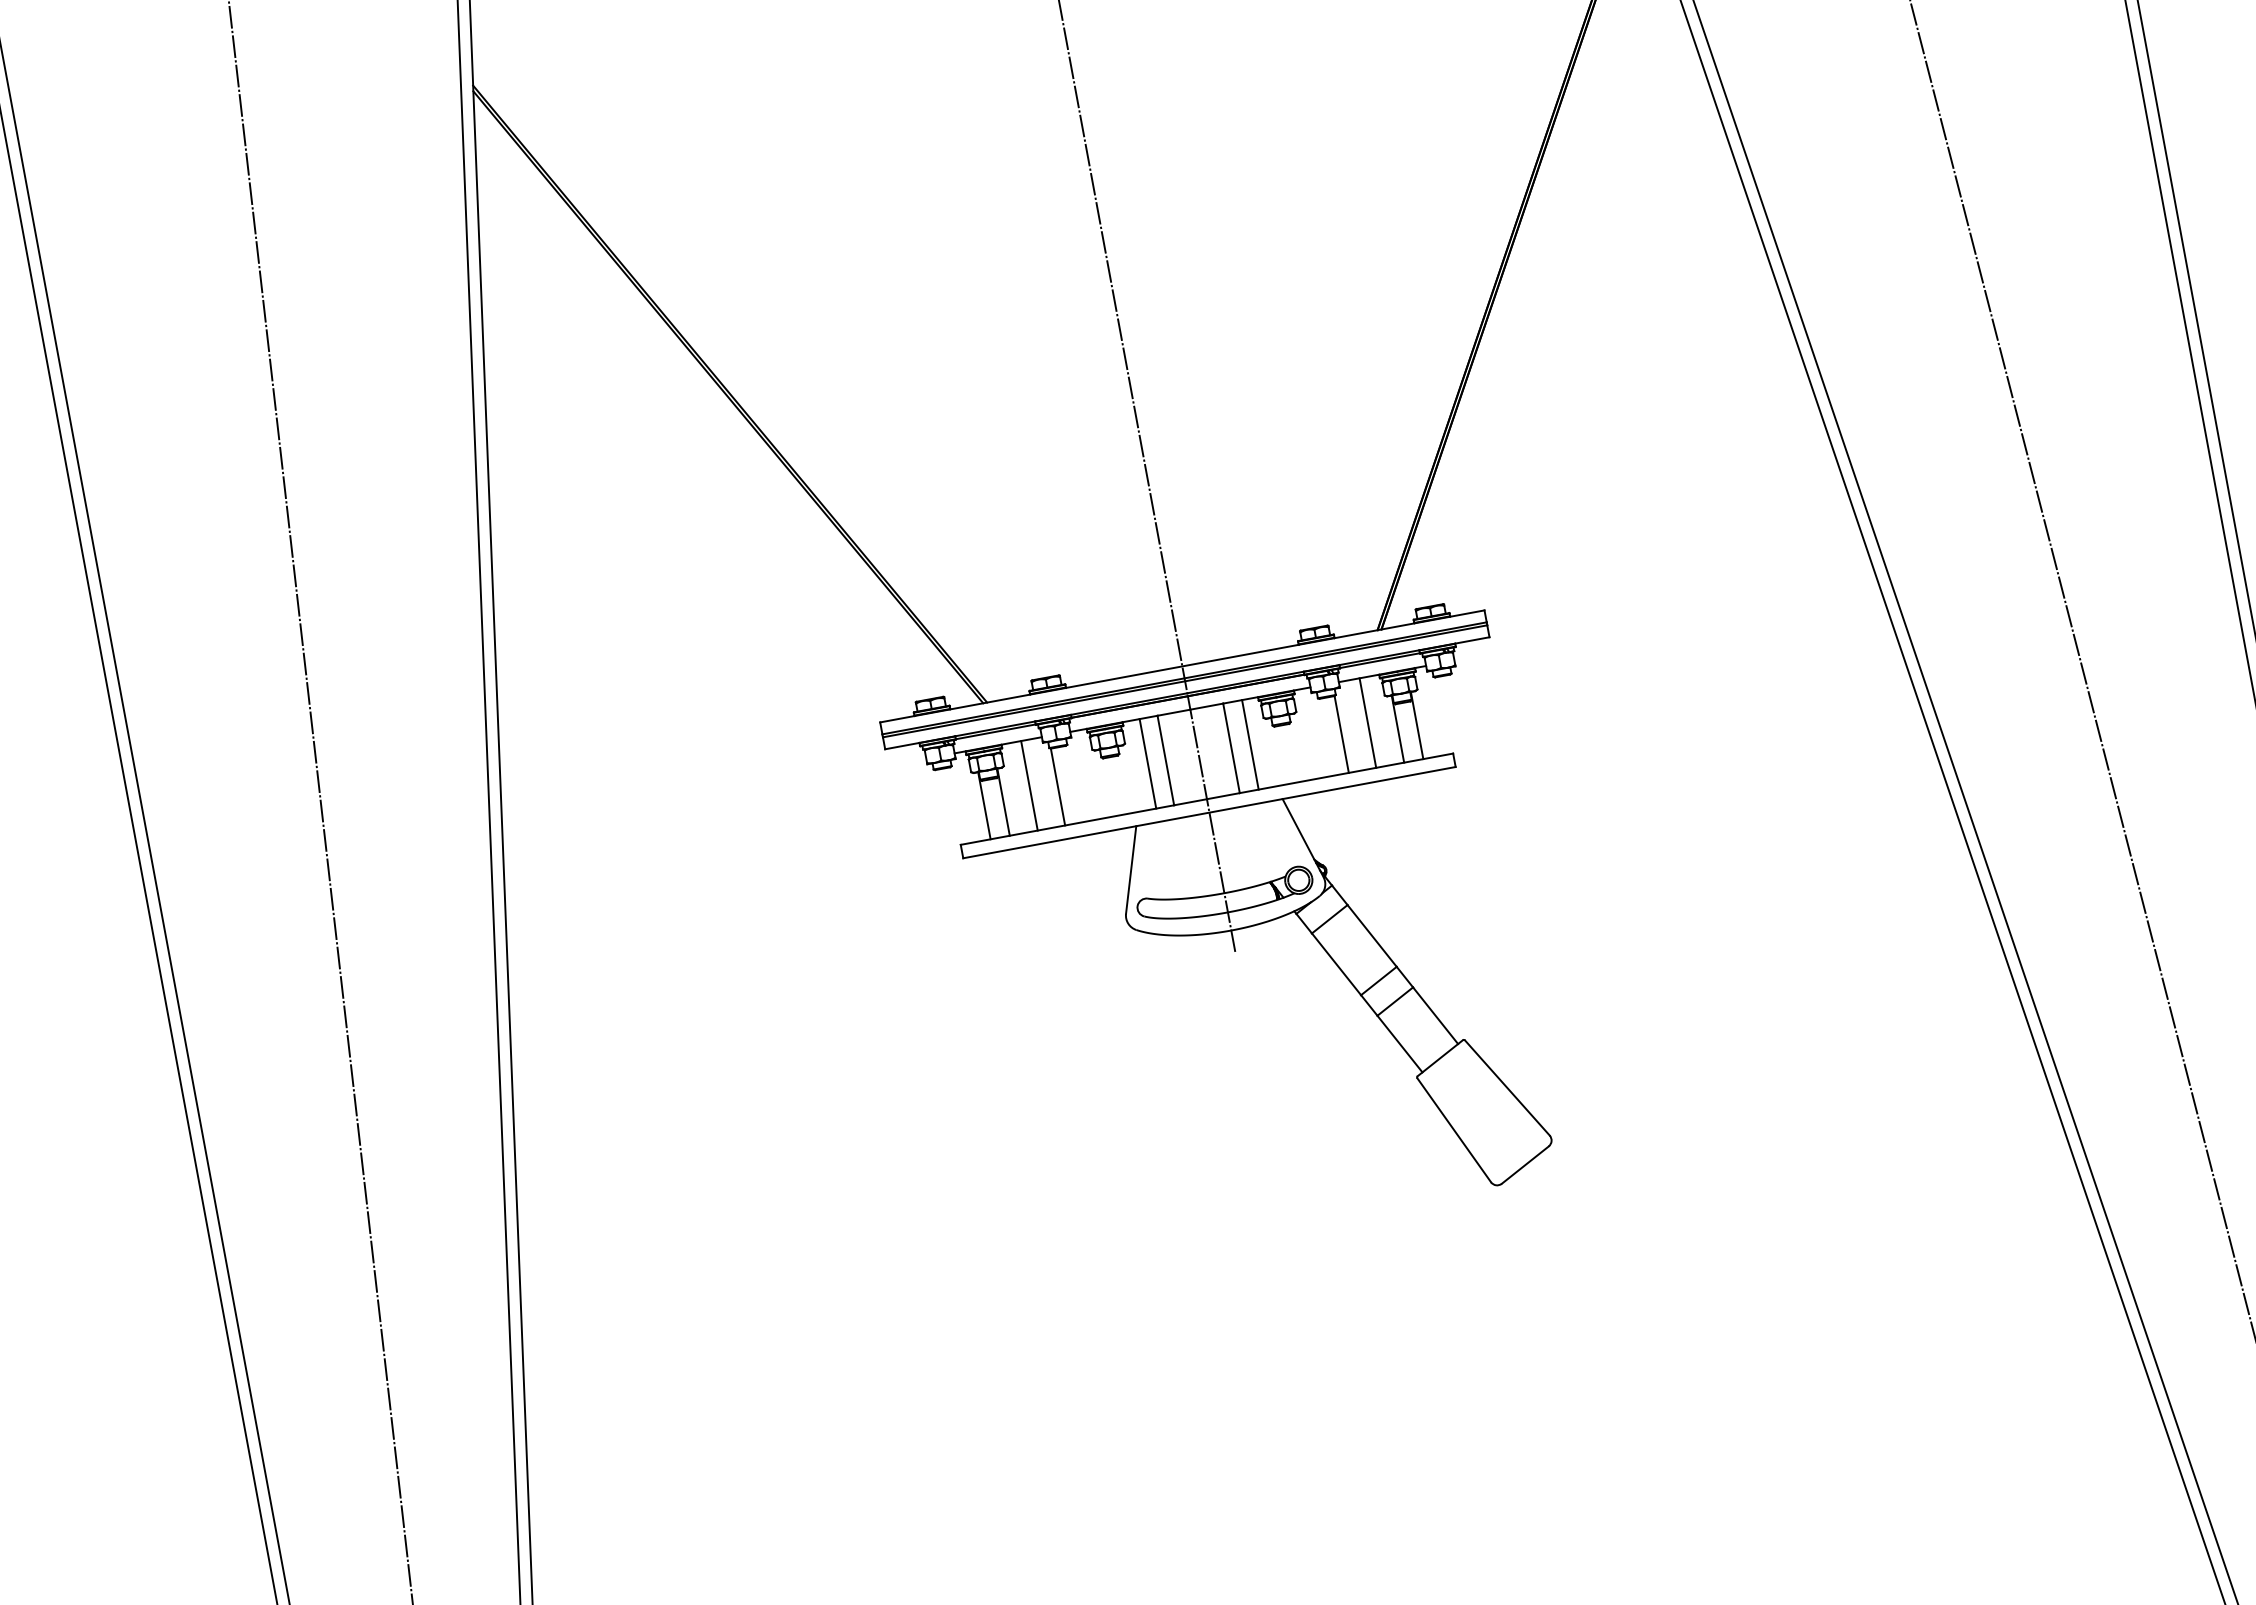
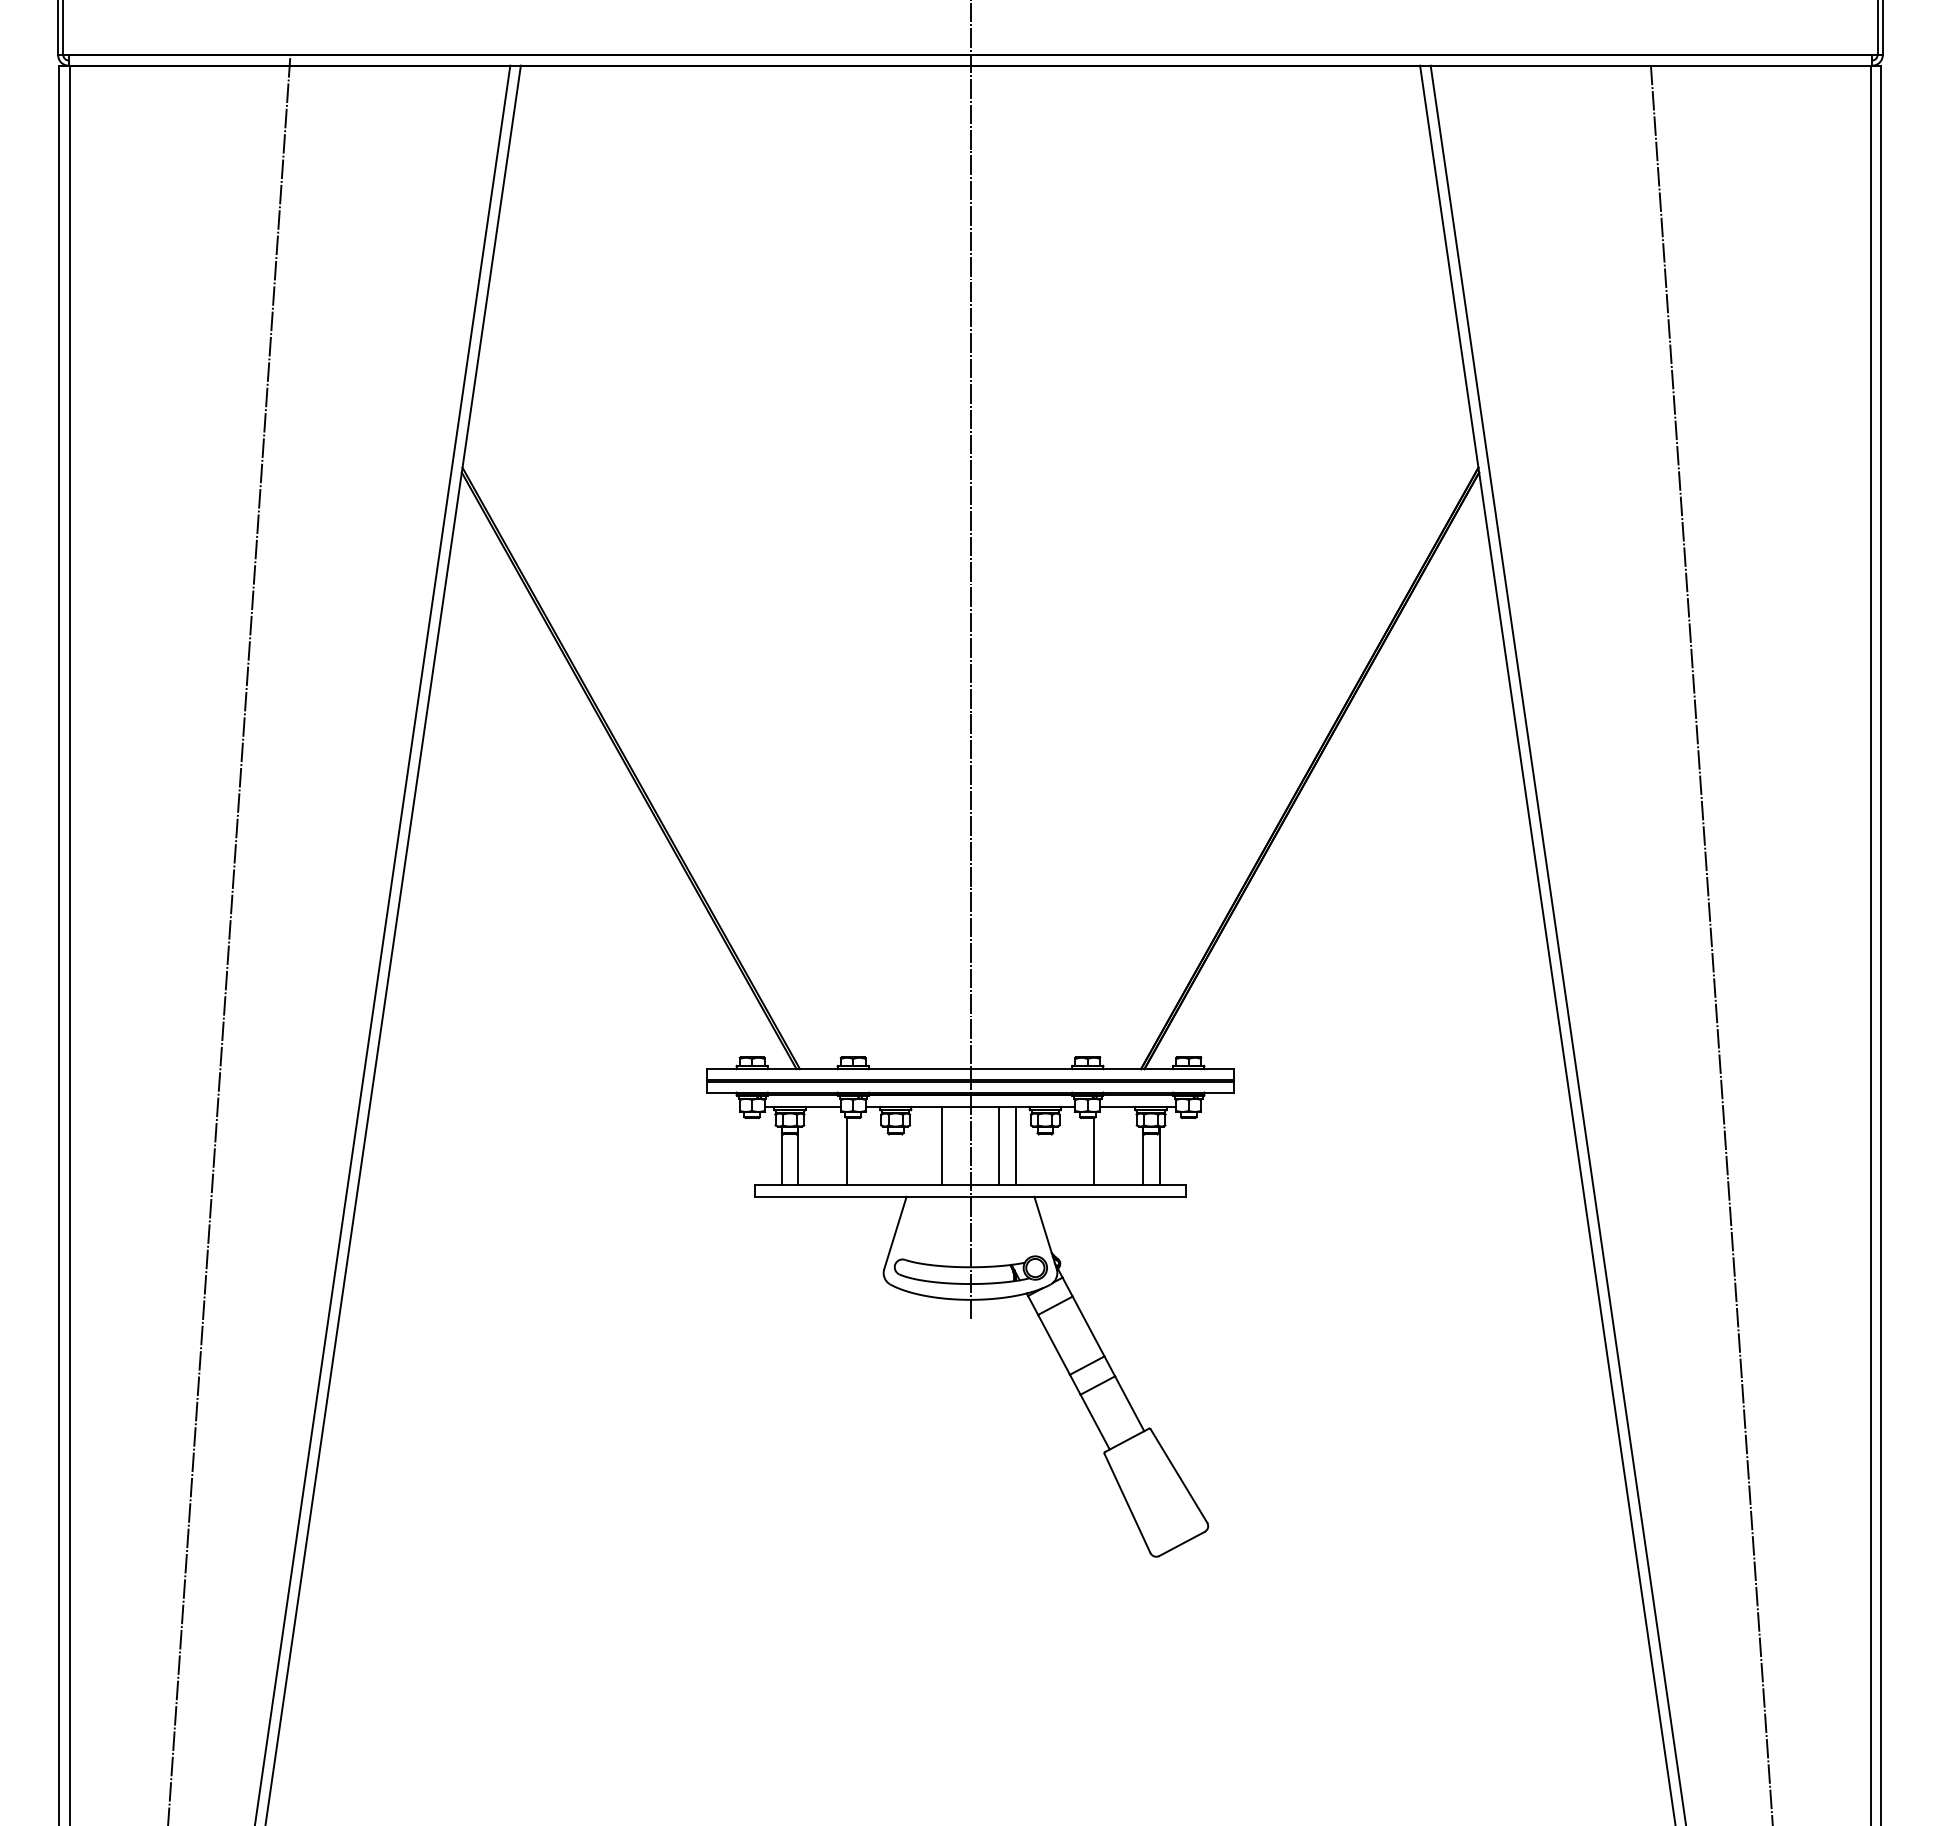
line: (1367, 722) -> (1118, 1145), removed
line: (1148, 763) -> (926, 1145), removed
line: (1029, 785) -> (822, 1145), removed

